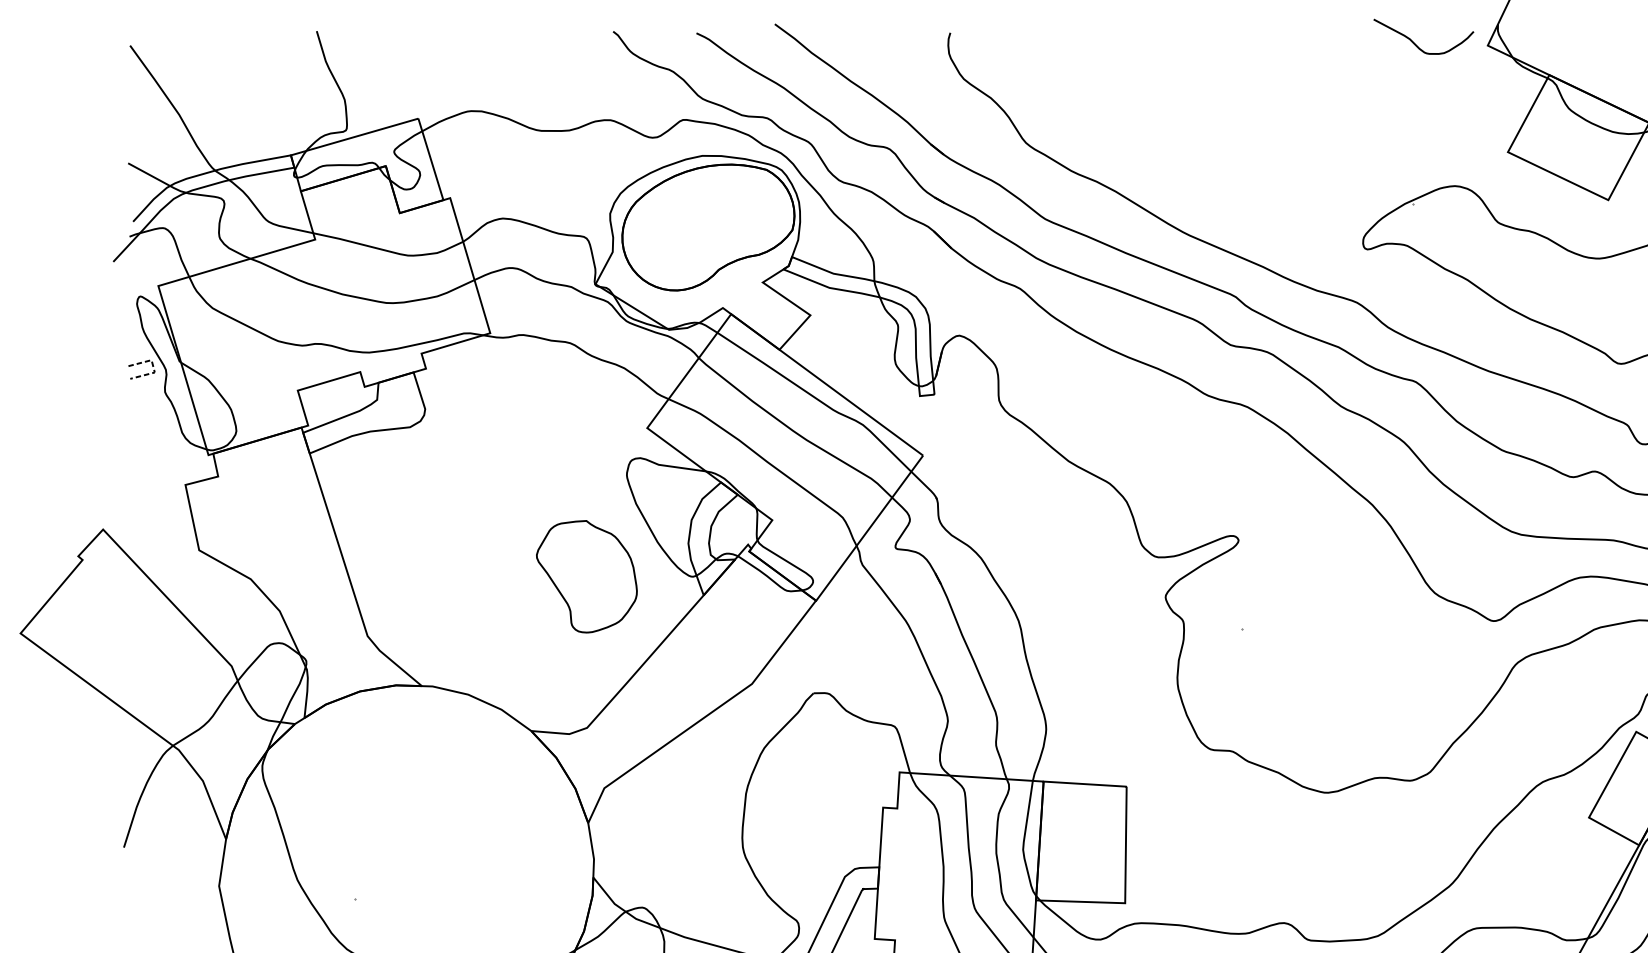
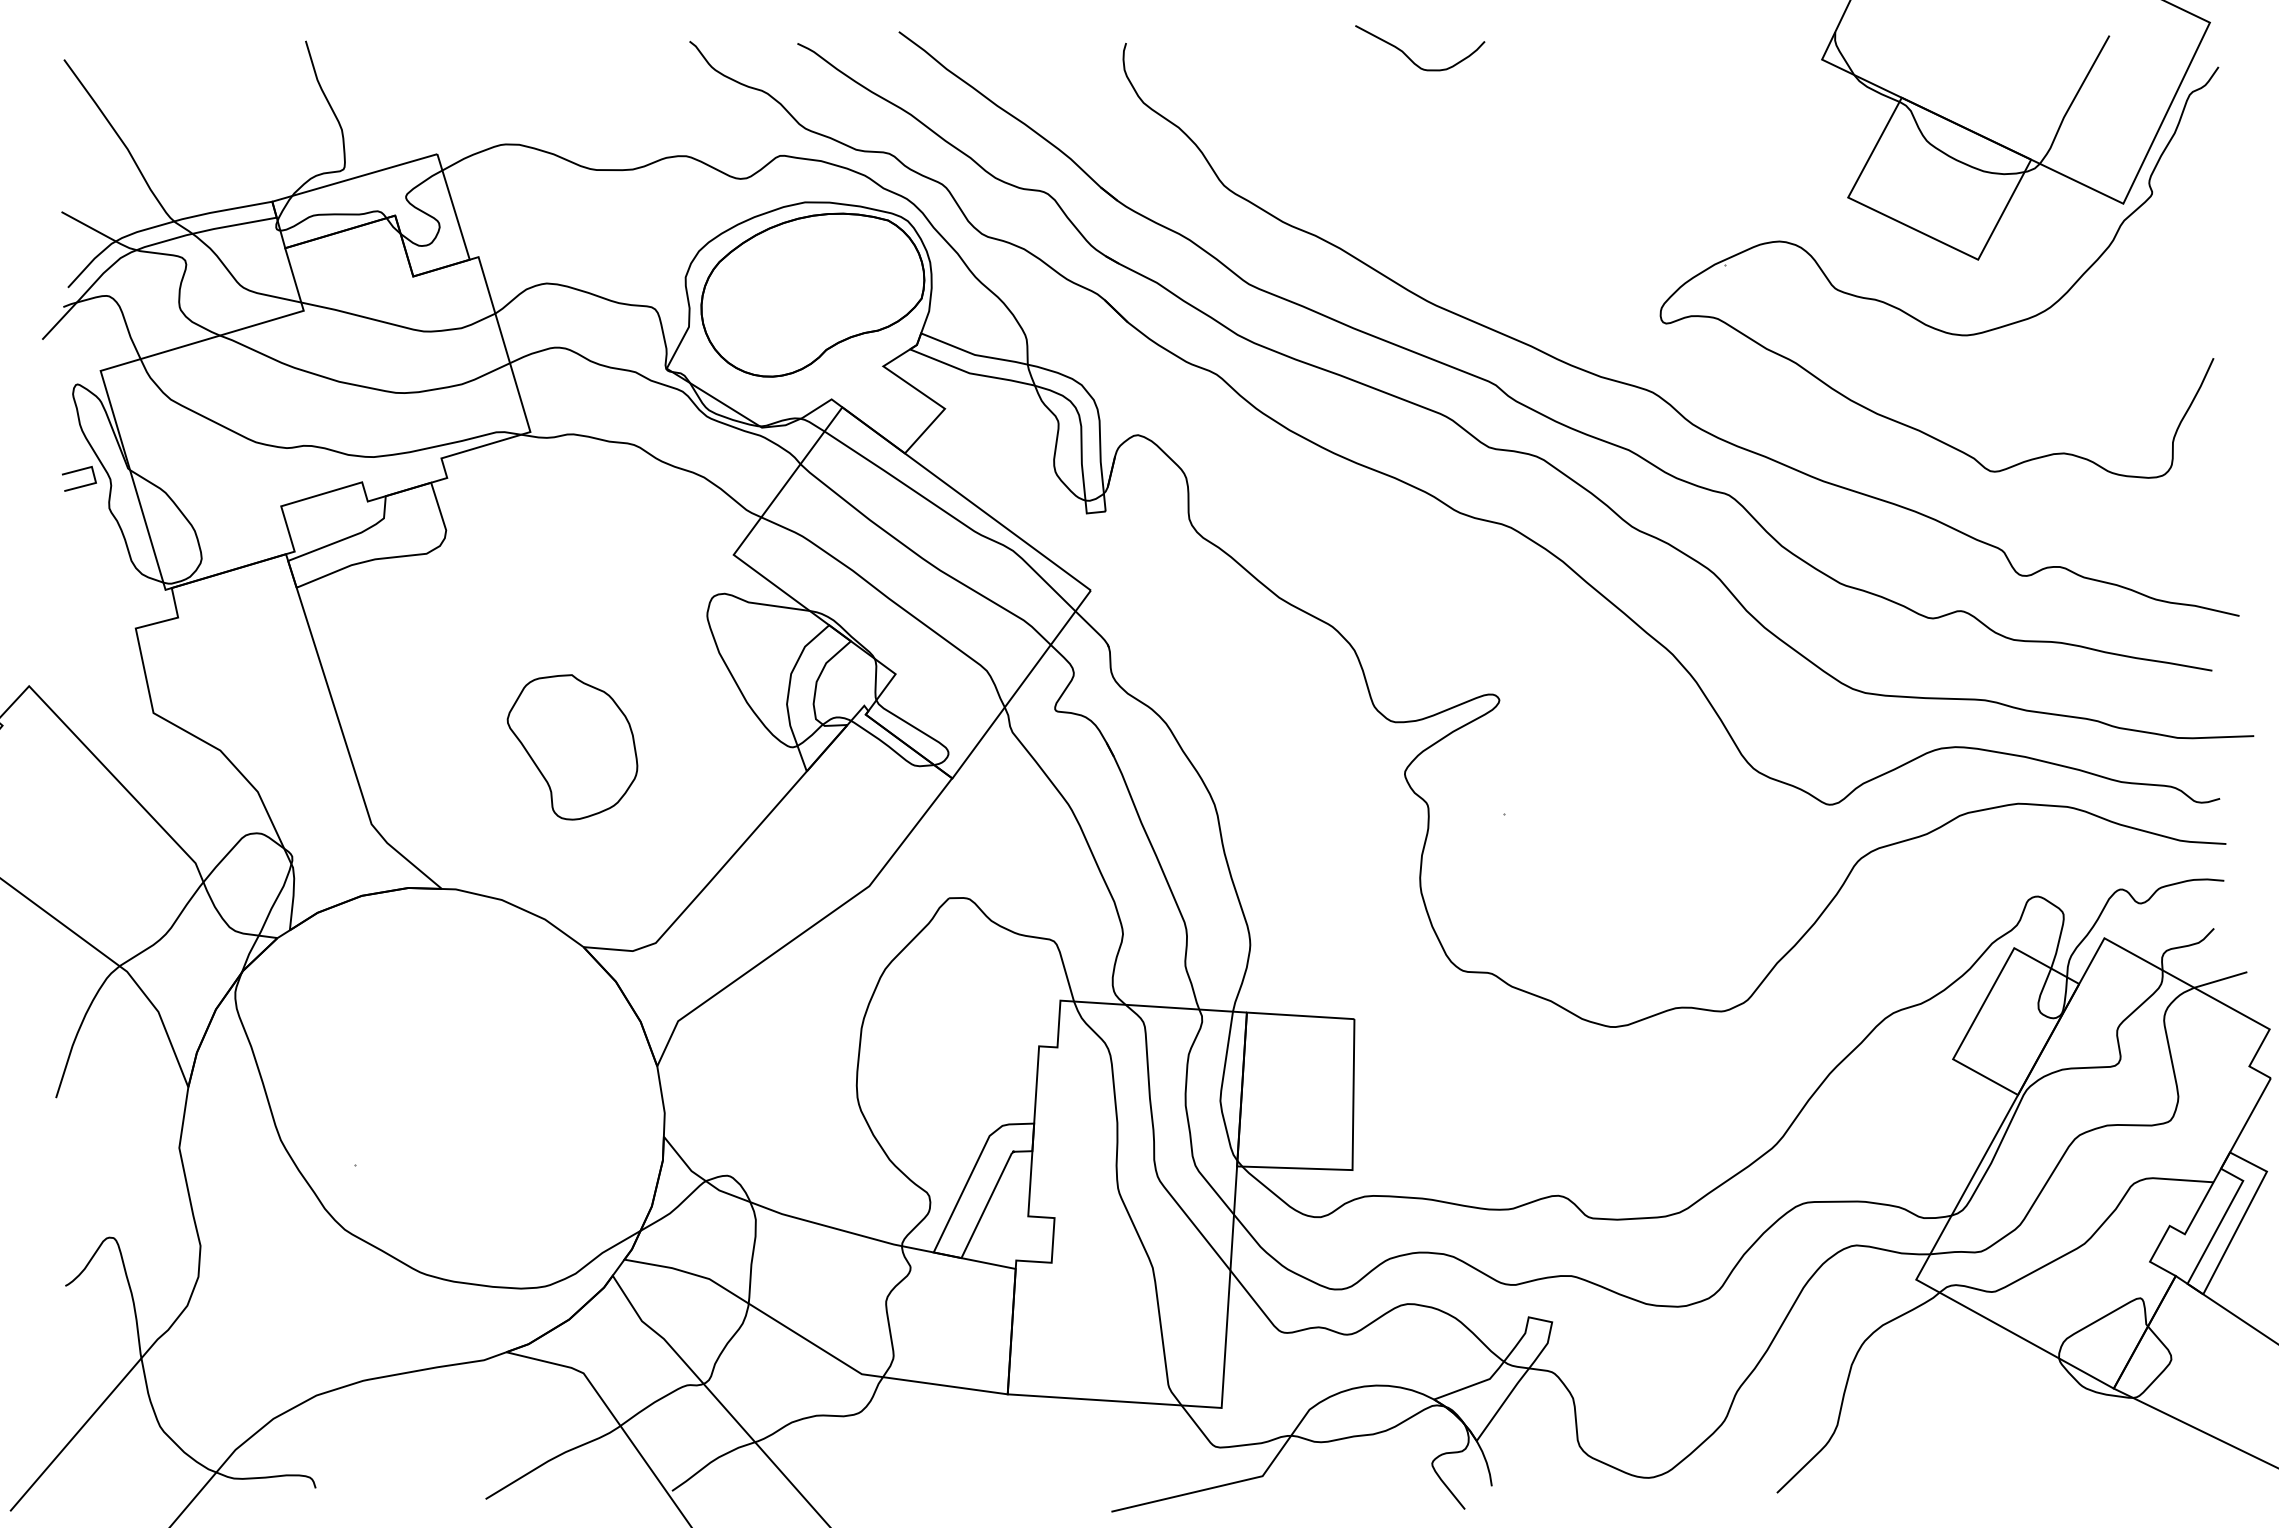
curve: (1416, 44) -> (1410, 58), moved
line: (153, 367) -> (94, 476), dashed -> solid
part: (586, 576) -> (572, 747), moved

